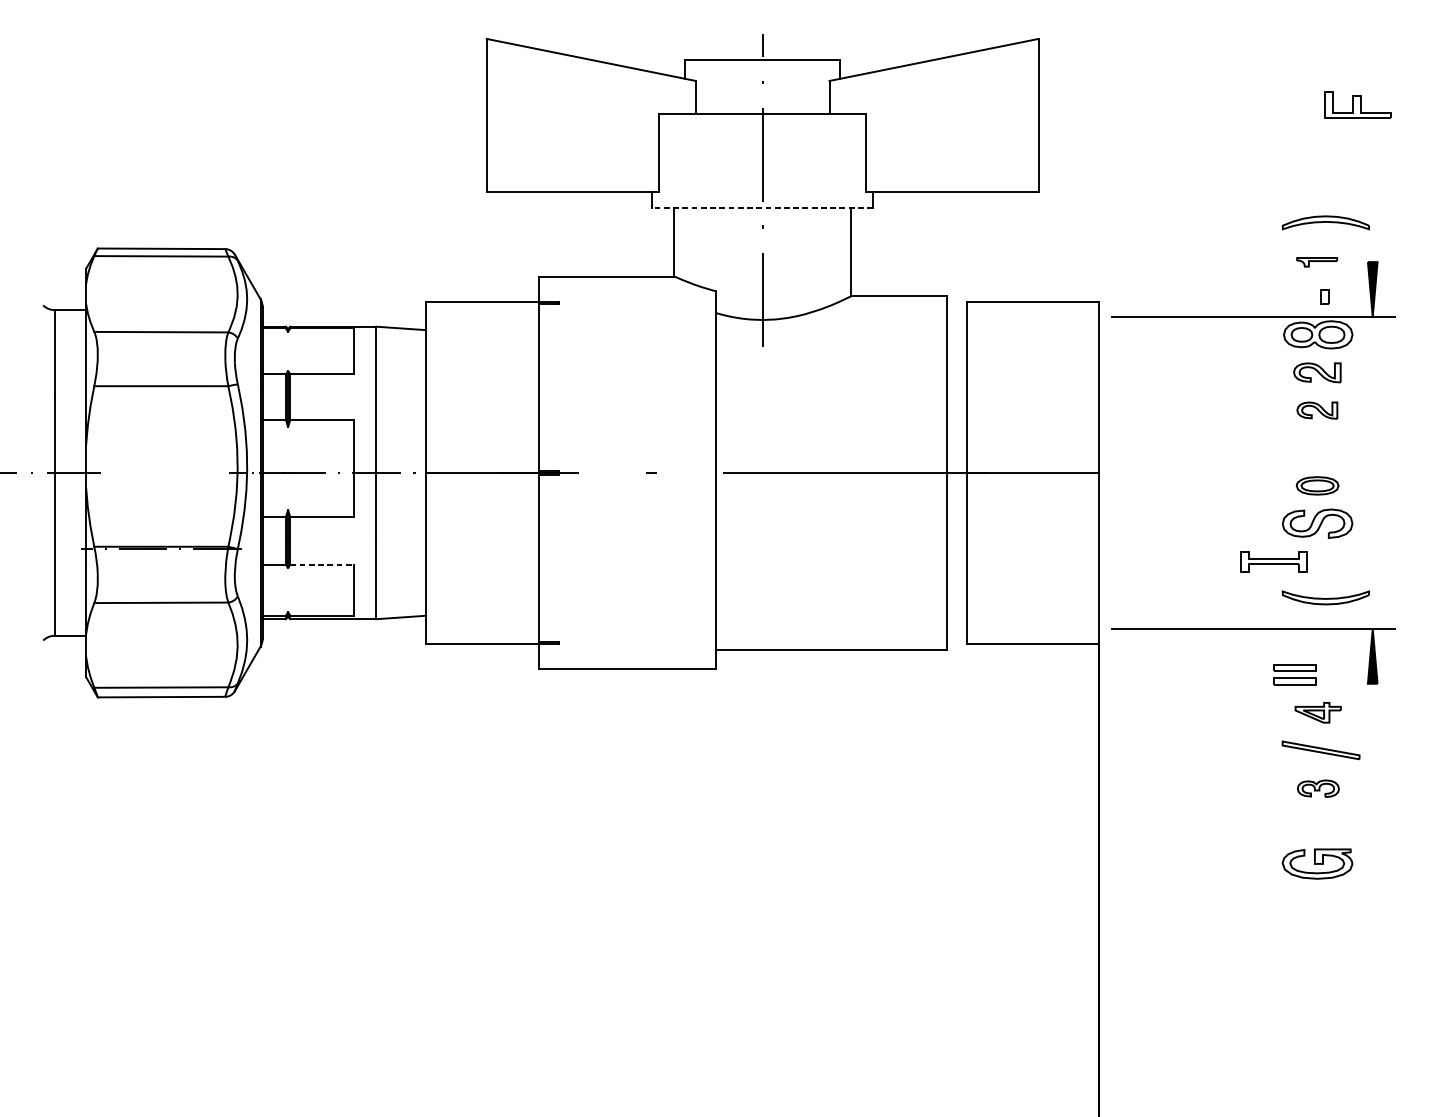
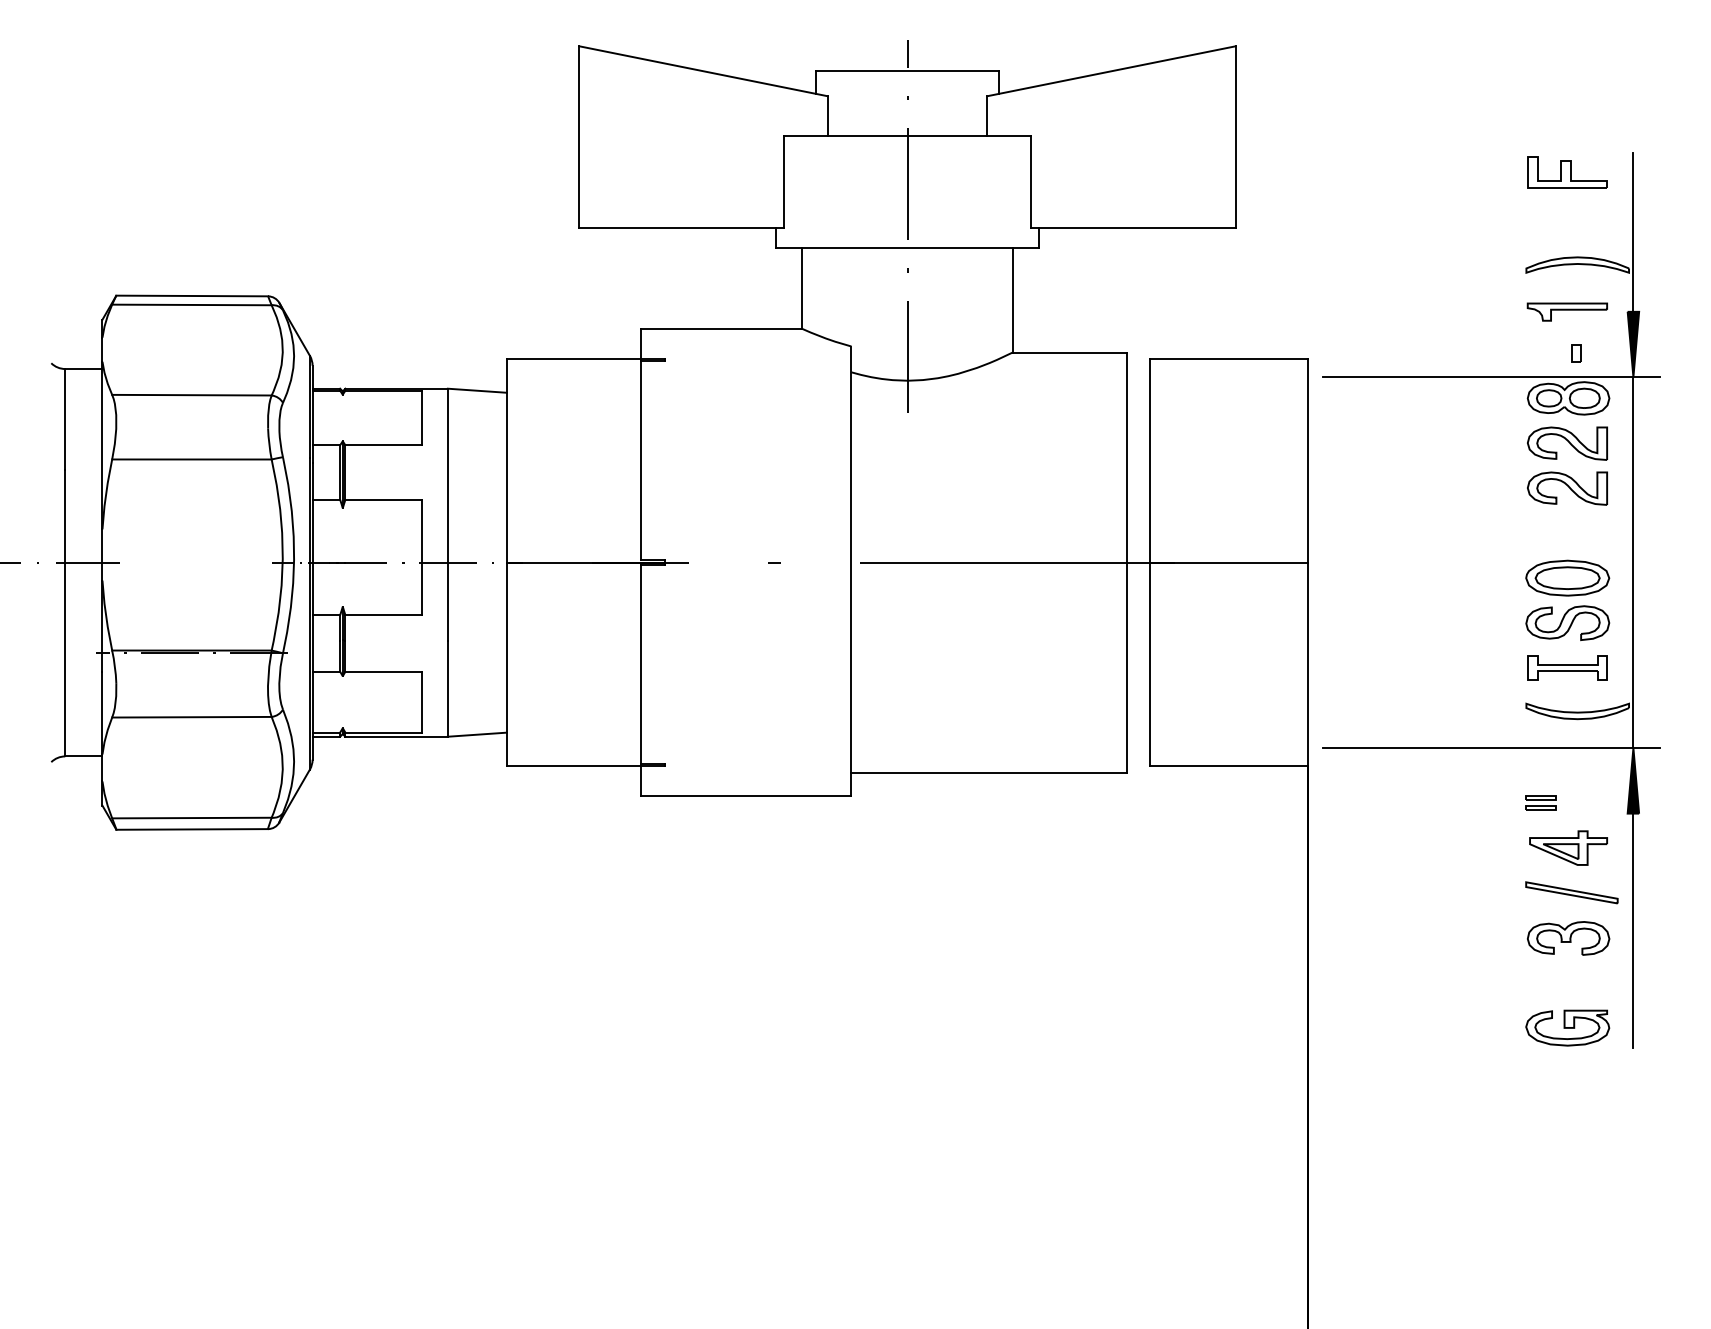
part: (1357, 105) -> (1567, 172), moved
line: (1372, 195) -> (1633, 232), added
line: (762, 208) -> (907, 247), dashed -> solid
part: (1316, 261) -> (1566, 311), size x1.67
part: (1317, 372) -> (1567, 443), size x1.43
part: (1317, 410) -> (1567, 488), size x1.67
line: (1372, 472) -> (1633, 562), added
part: (1317, 485) -> (1567, 577), size x1.67
part: (1273, 561) -> (1567, 667), moved
line: (323, 564) -> (384, 671), dashed -> solid
part: (1294, 674) -> (1540, 802), size x0.62
part: (1318, 712) -> (1568, 847), size x1.43
line: (1372, 782) -> (1633, 930), added
part: (1318, 788) -> (1568, 938), size x1.67

